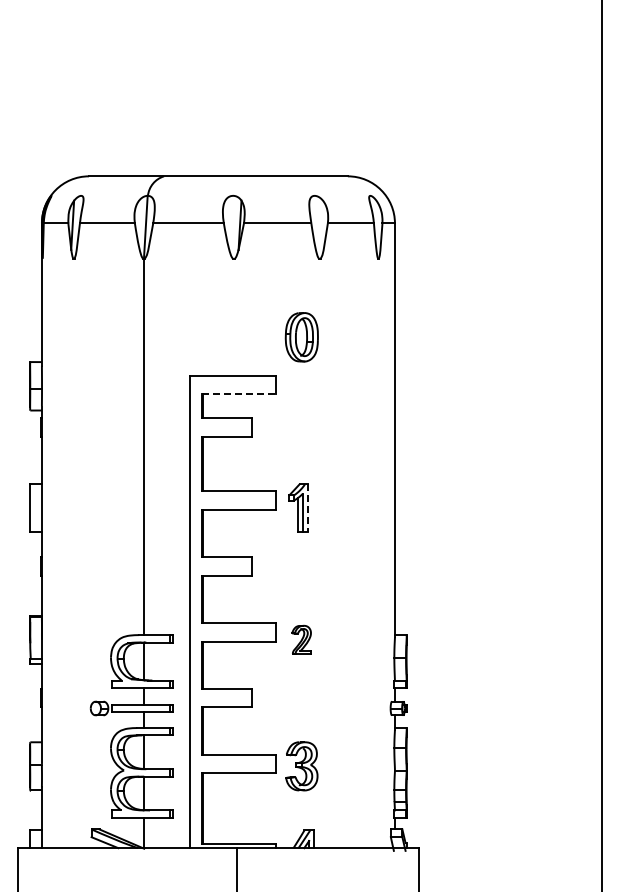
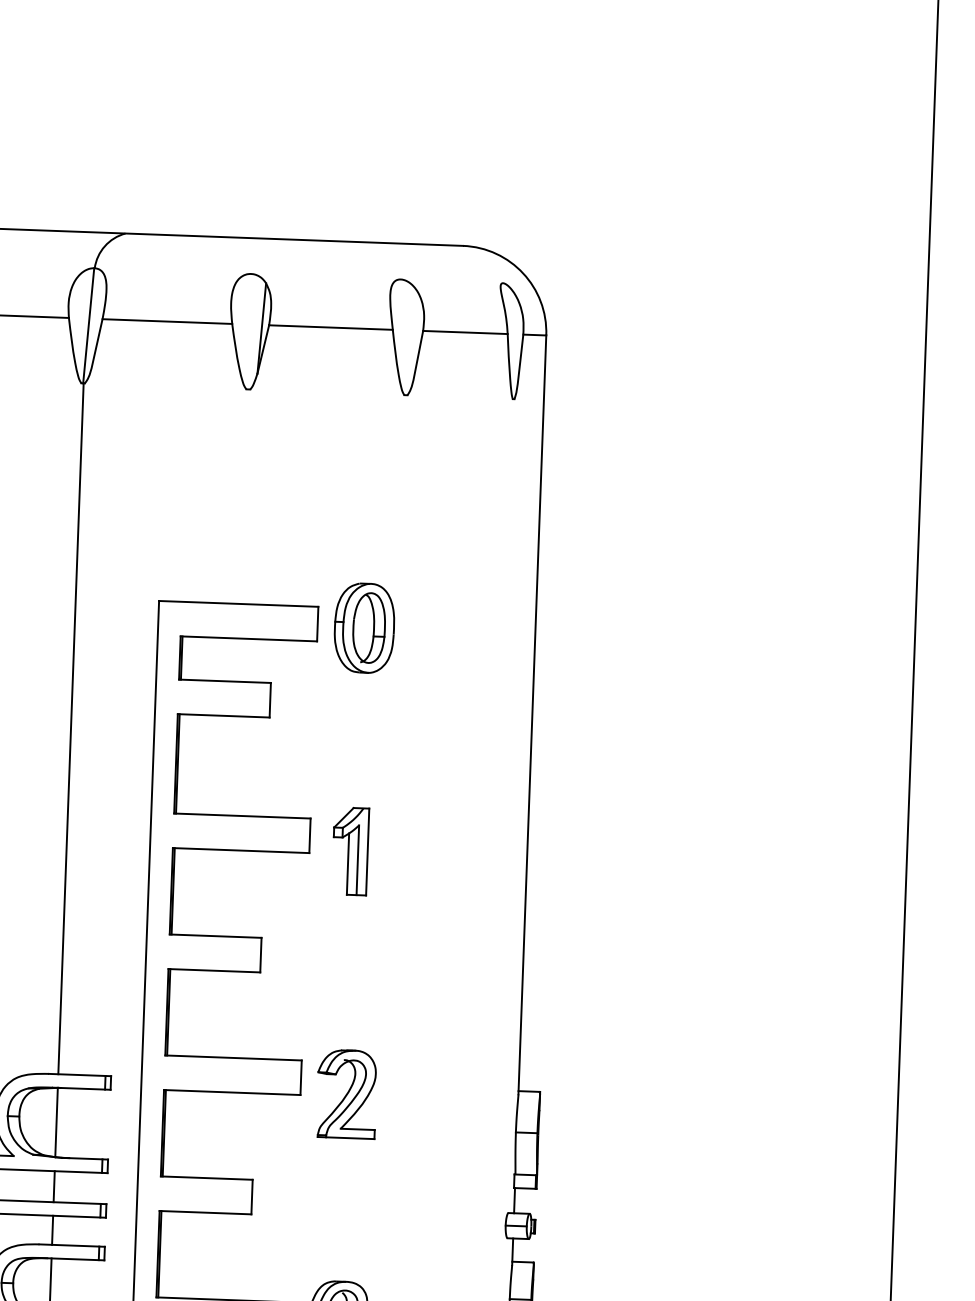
part: (301, 337) -> (363, 628), moved
line: (239, 394) -> (249, 639), dashed -> solid
line: (308, 508) -> (368, 852), dashed -> solid
part: (301, 639) -> (346, 1092), size x1.67

